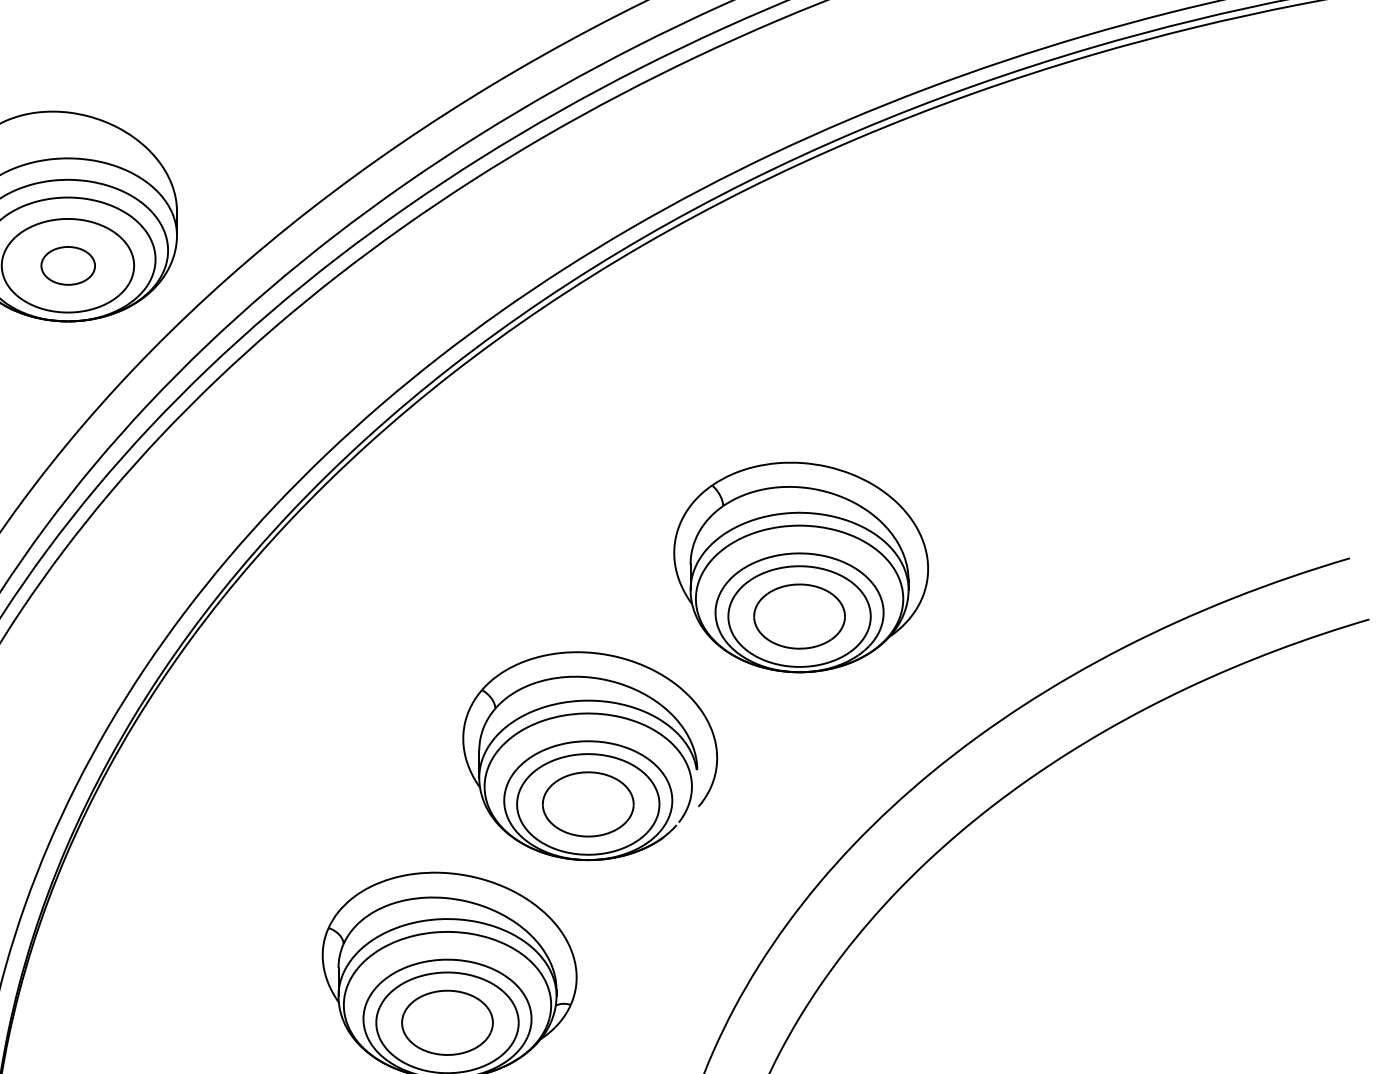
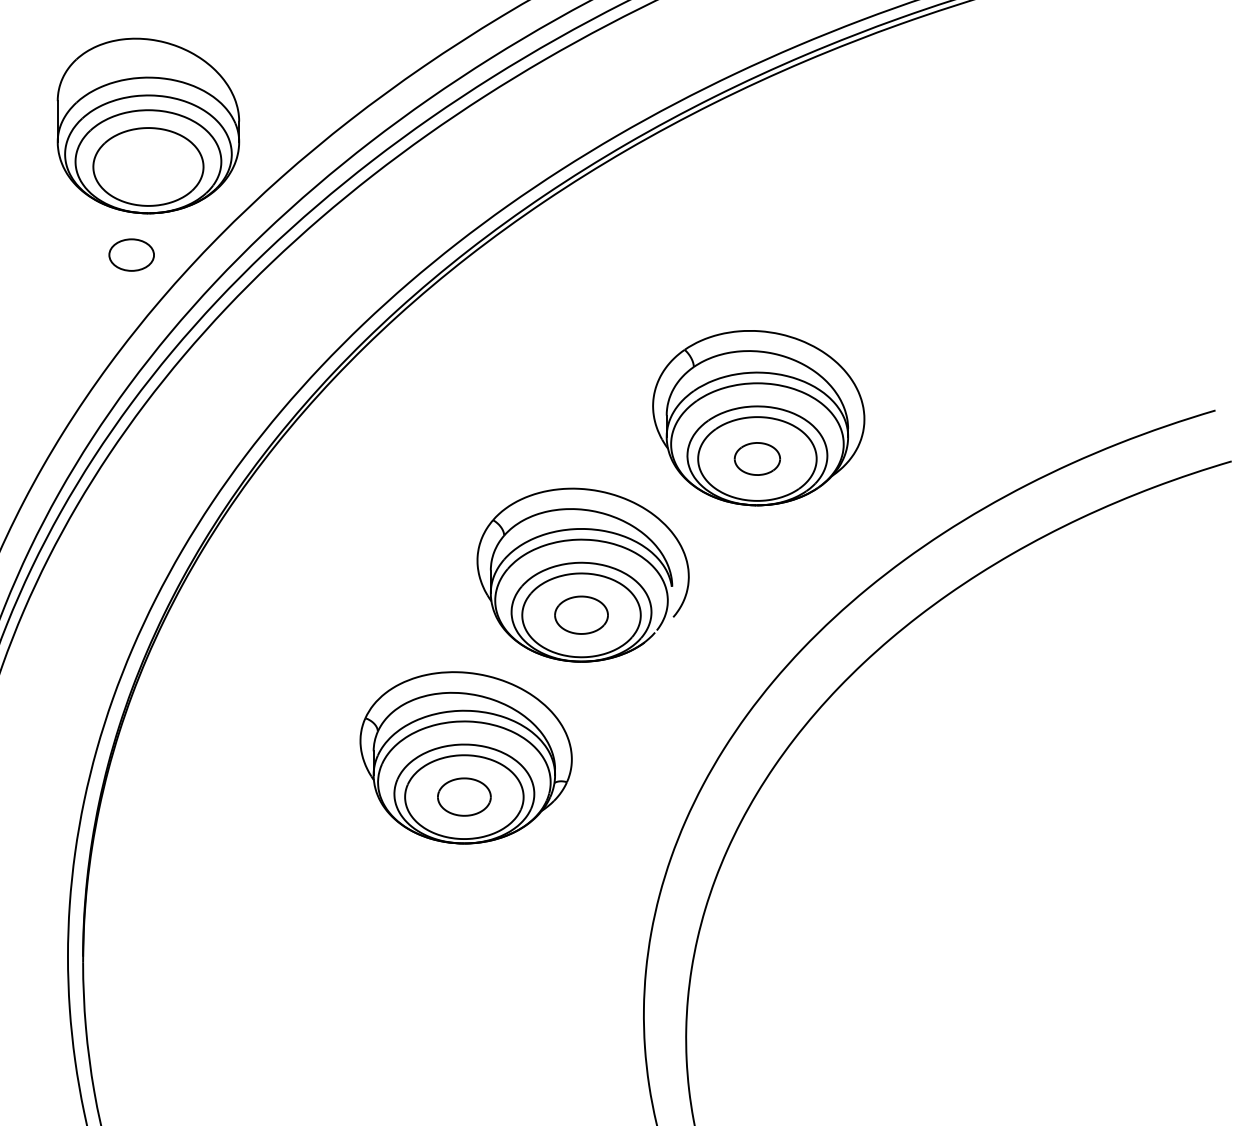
part: (68, 265) -> (131, 254), moved
part: (799, 615) -> (757, 458), size x0.6
part: (588, 803) -> (581, 614), size x0.7
part: (447, 1022) -> (464, 796), size x0.7

